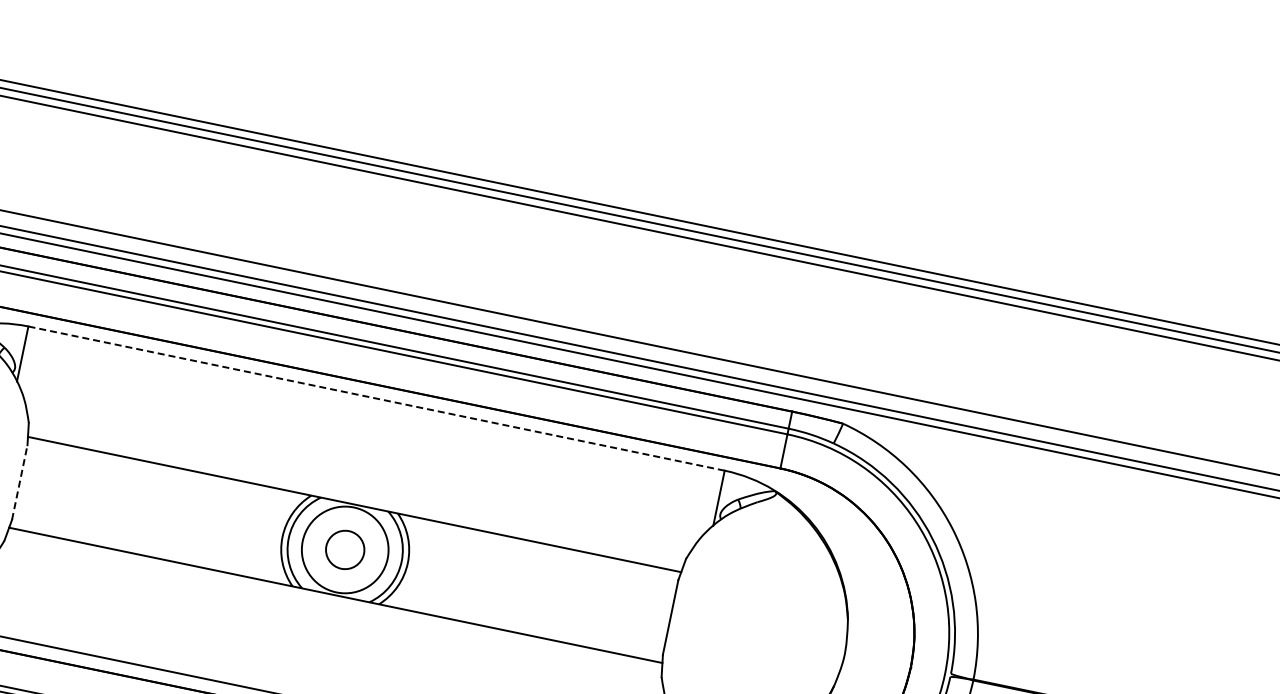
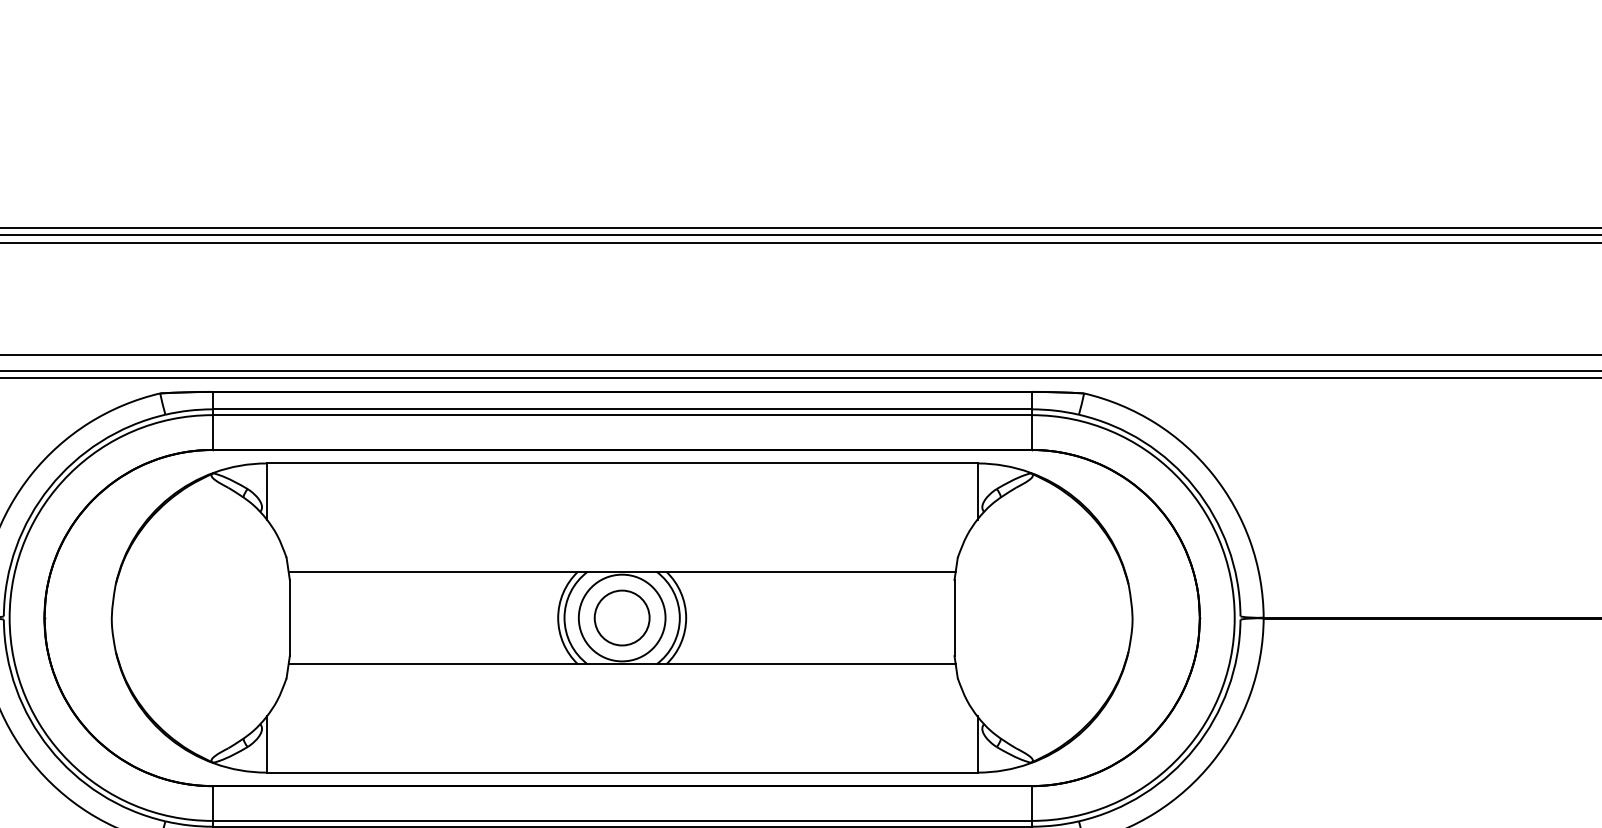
line: (376, 398) -> (622, 463), dashed -> solid
line: (19, 481) -> (289, 617), dashed -> solid
circle: (344, 549) -> (621, 617), size x1.43

